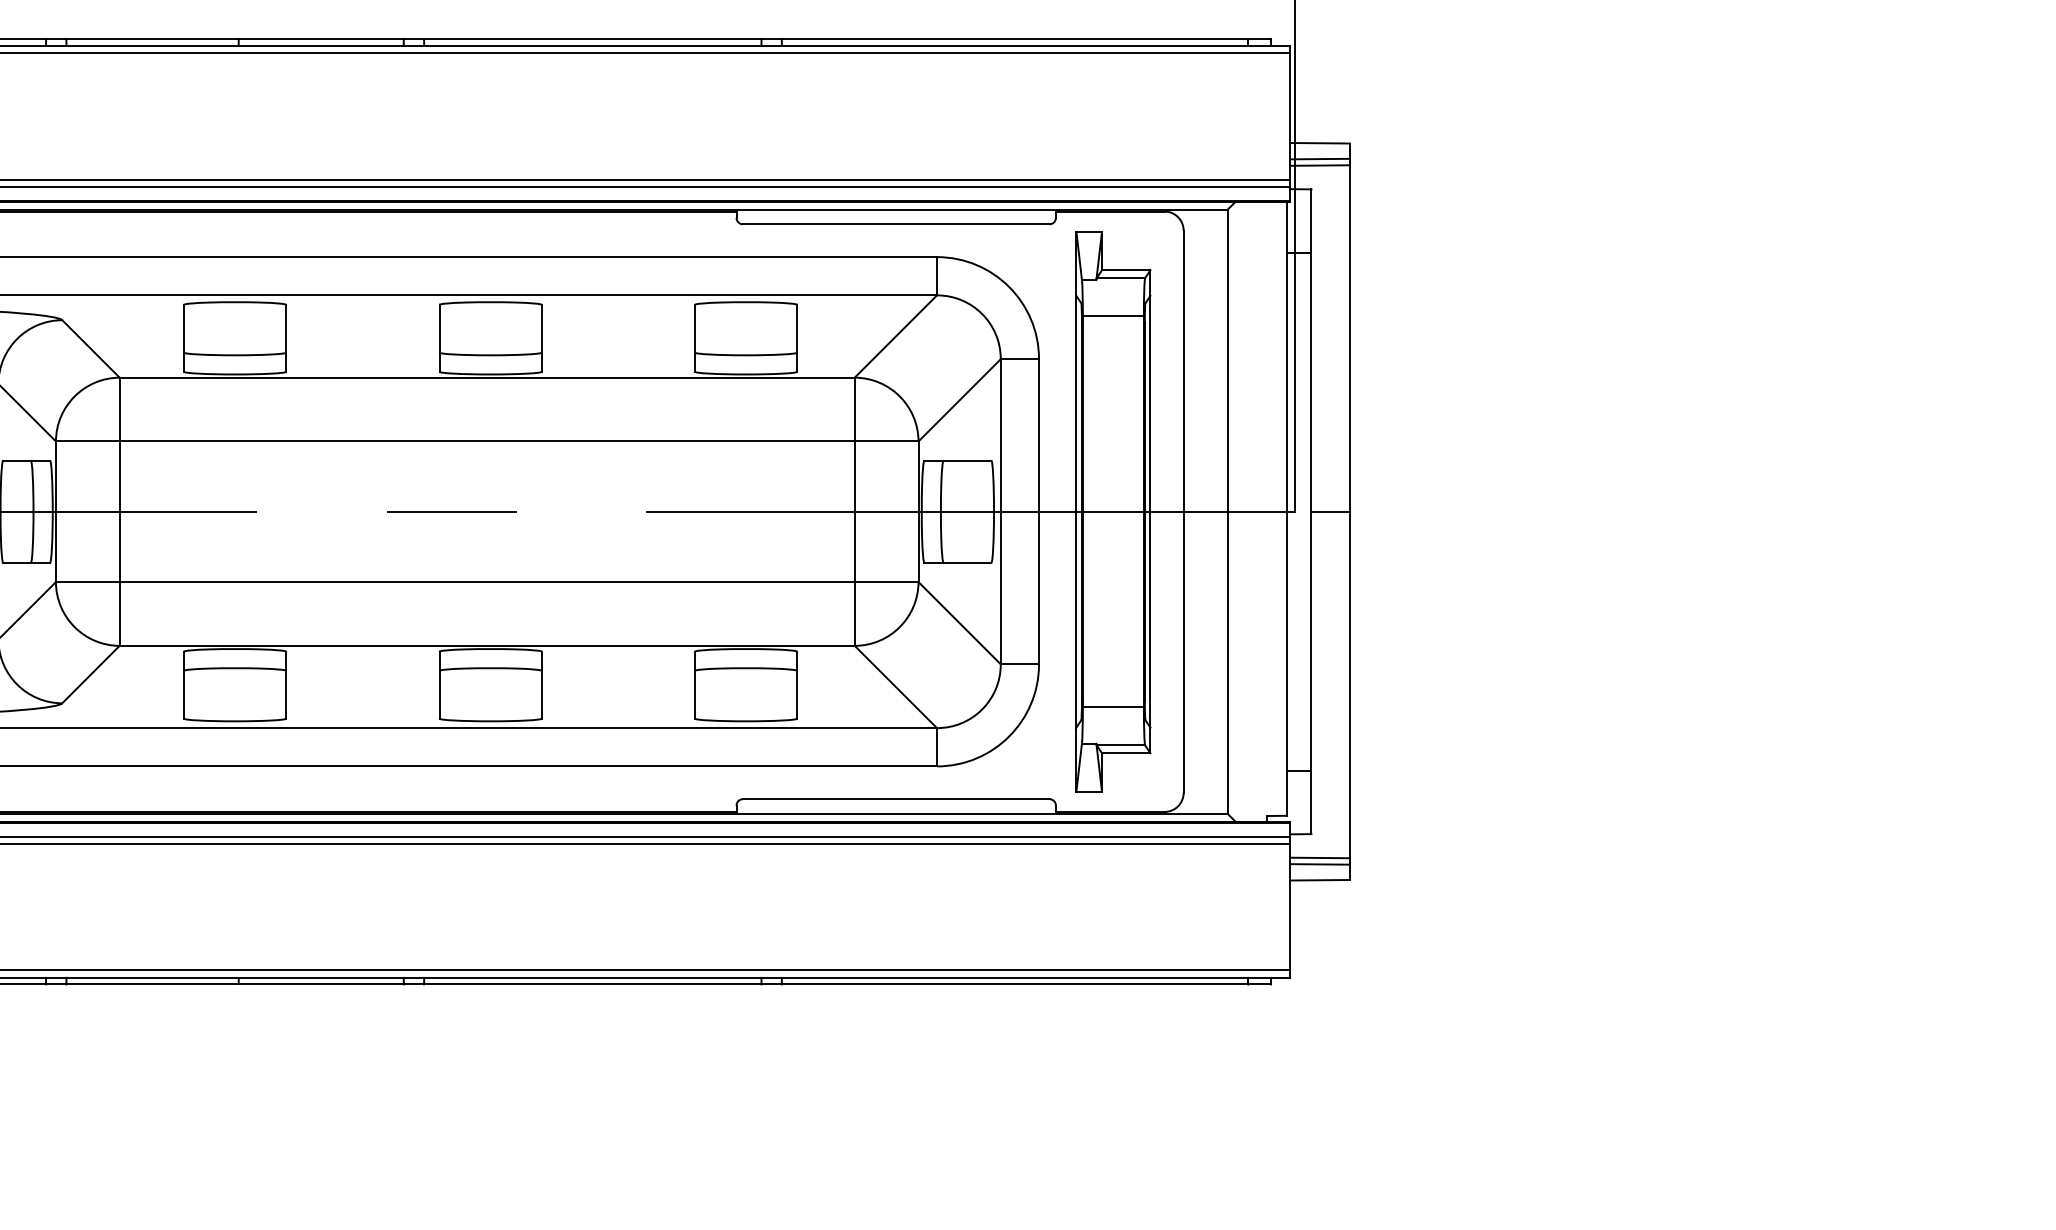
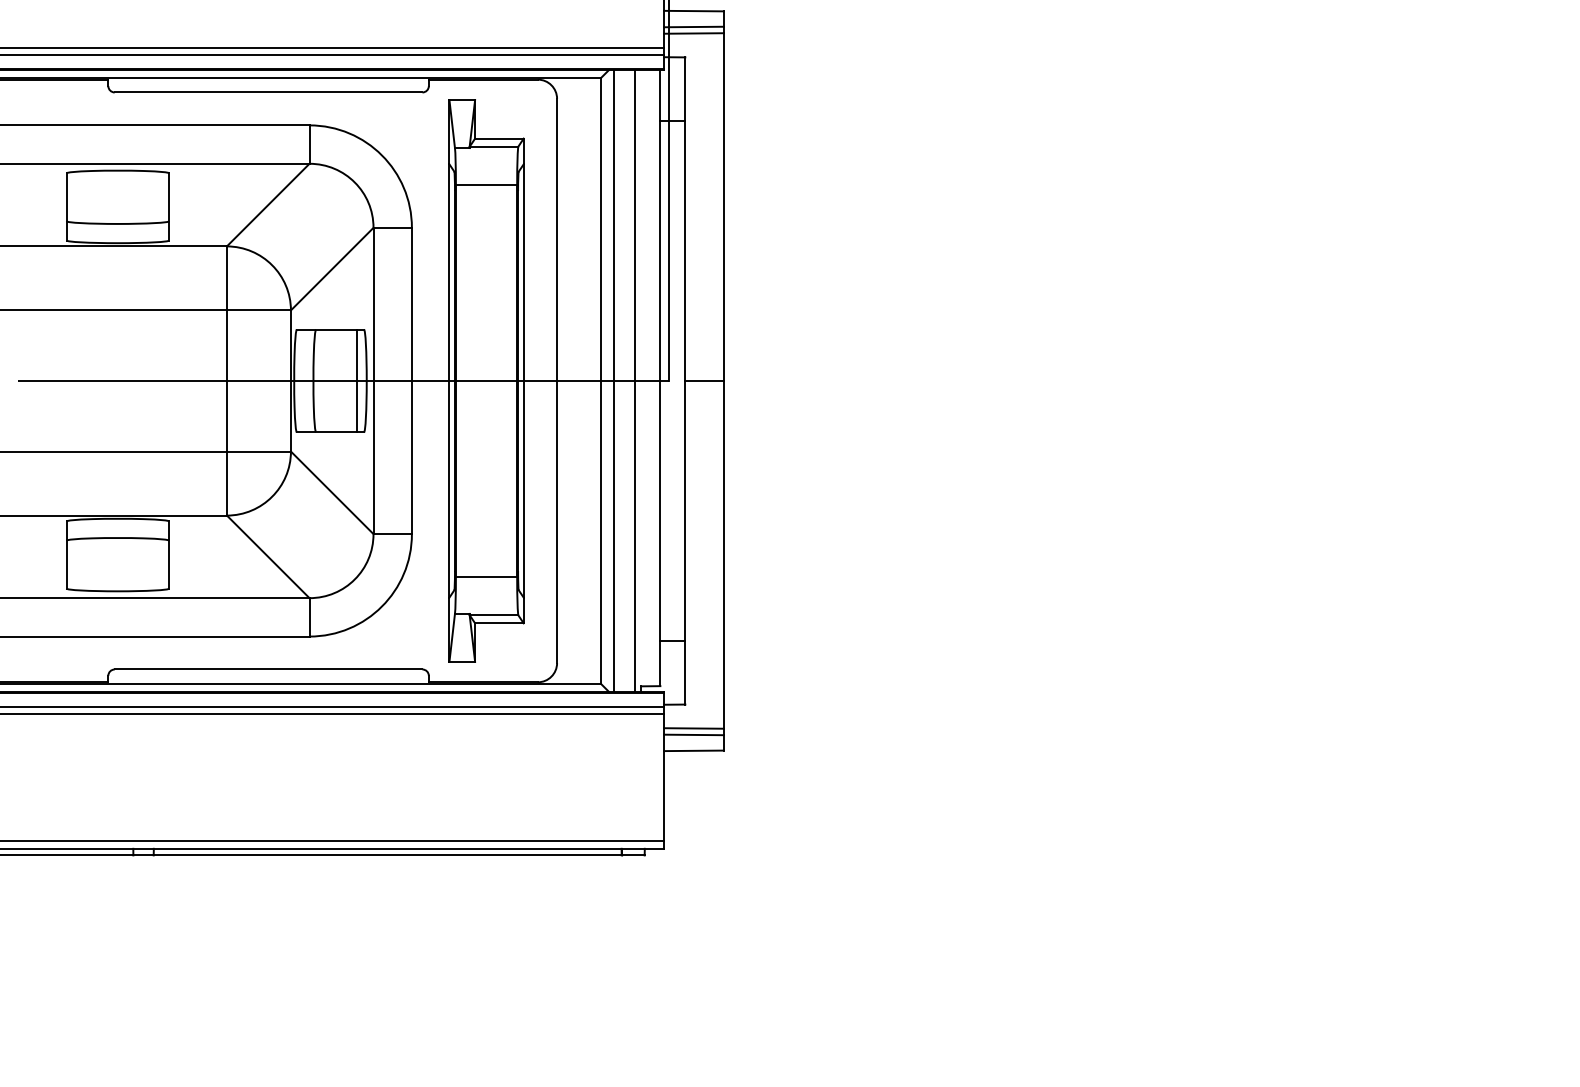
line: (984, 511) -> (357, 380), added
line: (1240, 511) -> (614, 380), added
line: (1261, 511) -> (635, 380), added

